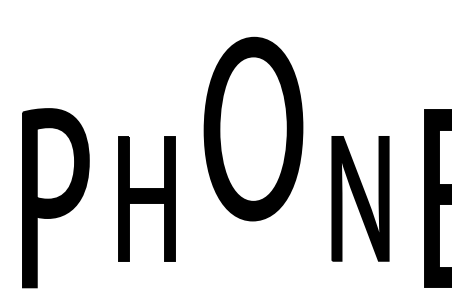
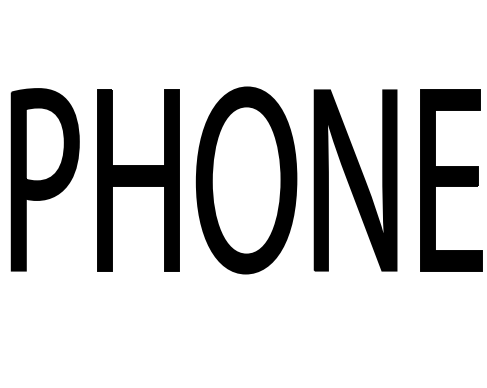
part: (253, 129) -> (246, 180), moved
part: (147, 198) -> (138, 180), size x1.43
part: (360, 198) -> (355, 180), size x1.43

